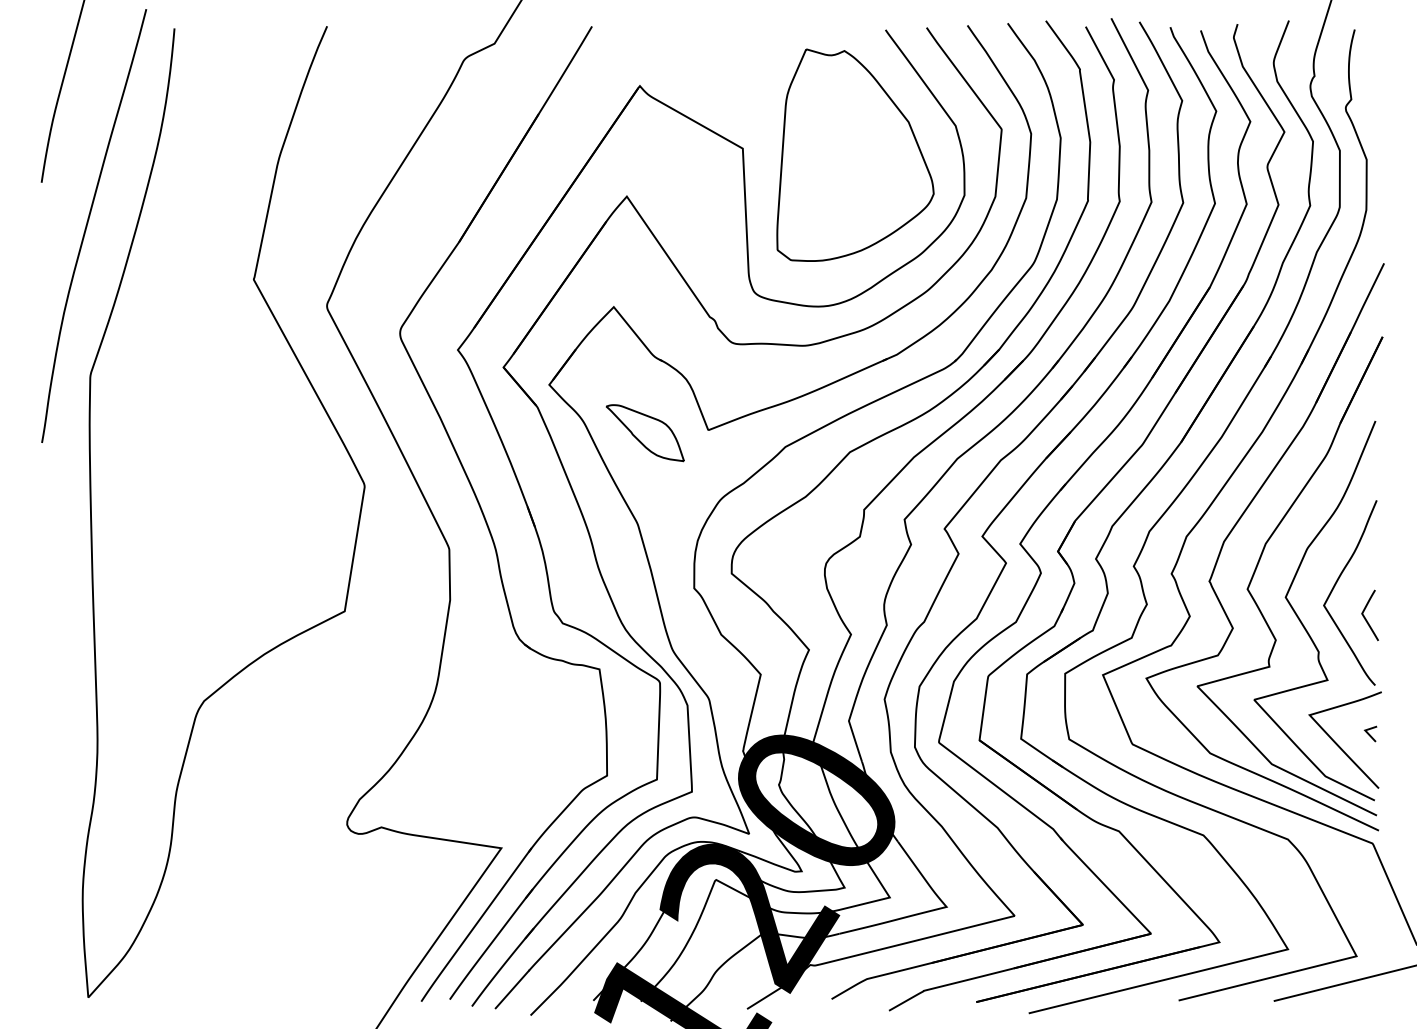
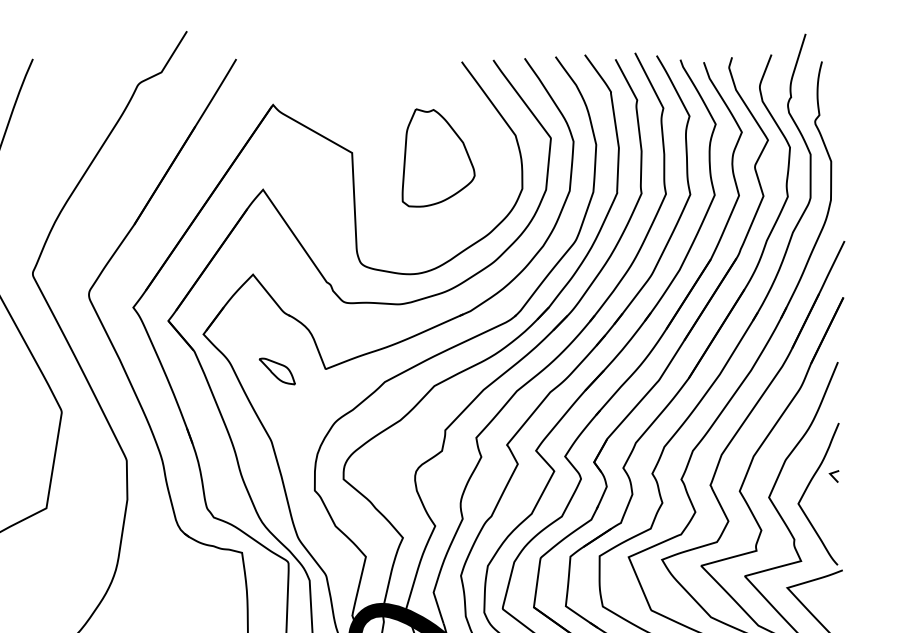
part: (855, 154) -> (438, 157), size x0.6
part: (645, 433) -> (277, 371), size x0.6
curve: (1366, 618) -> (831, 513), removed
line: (1369, 733) -> (833, 476), moved

